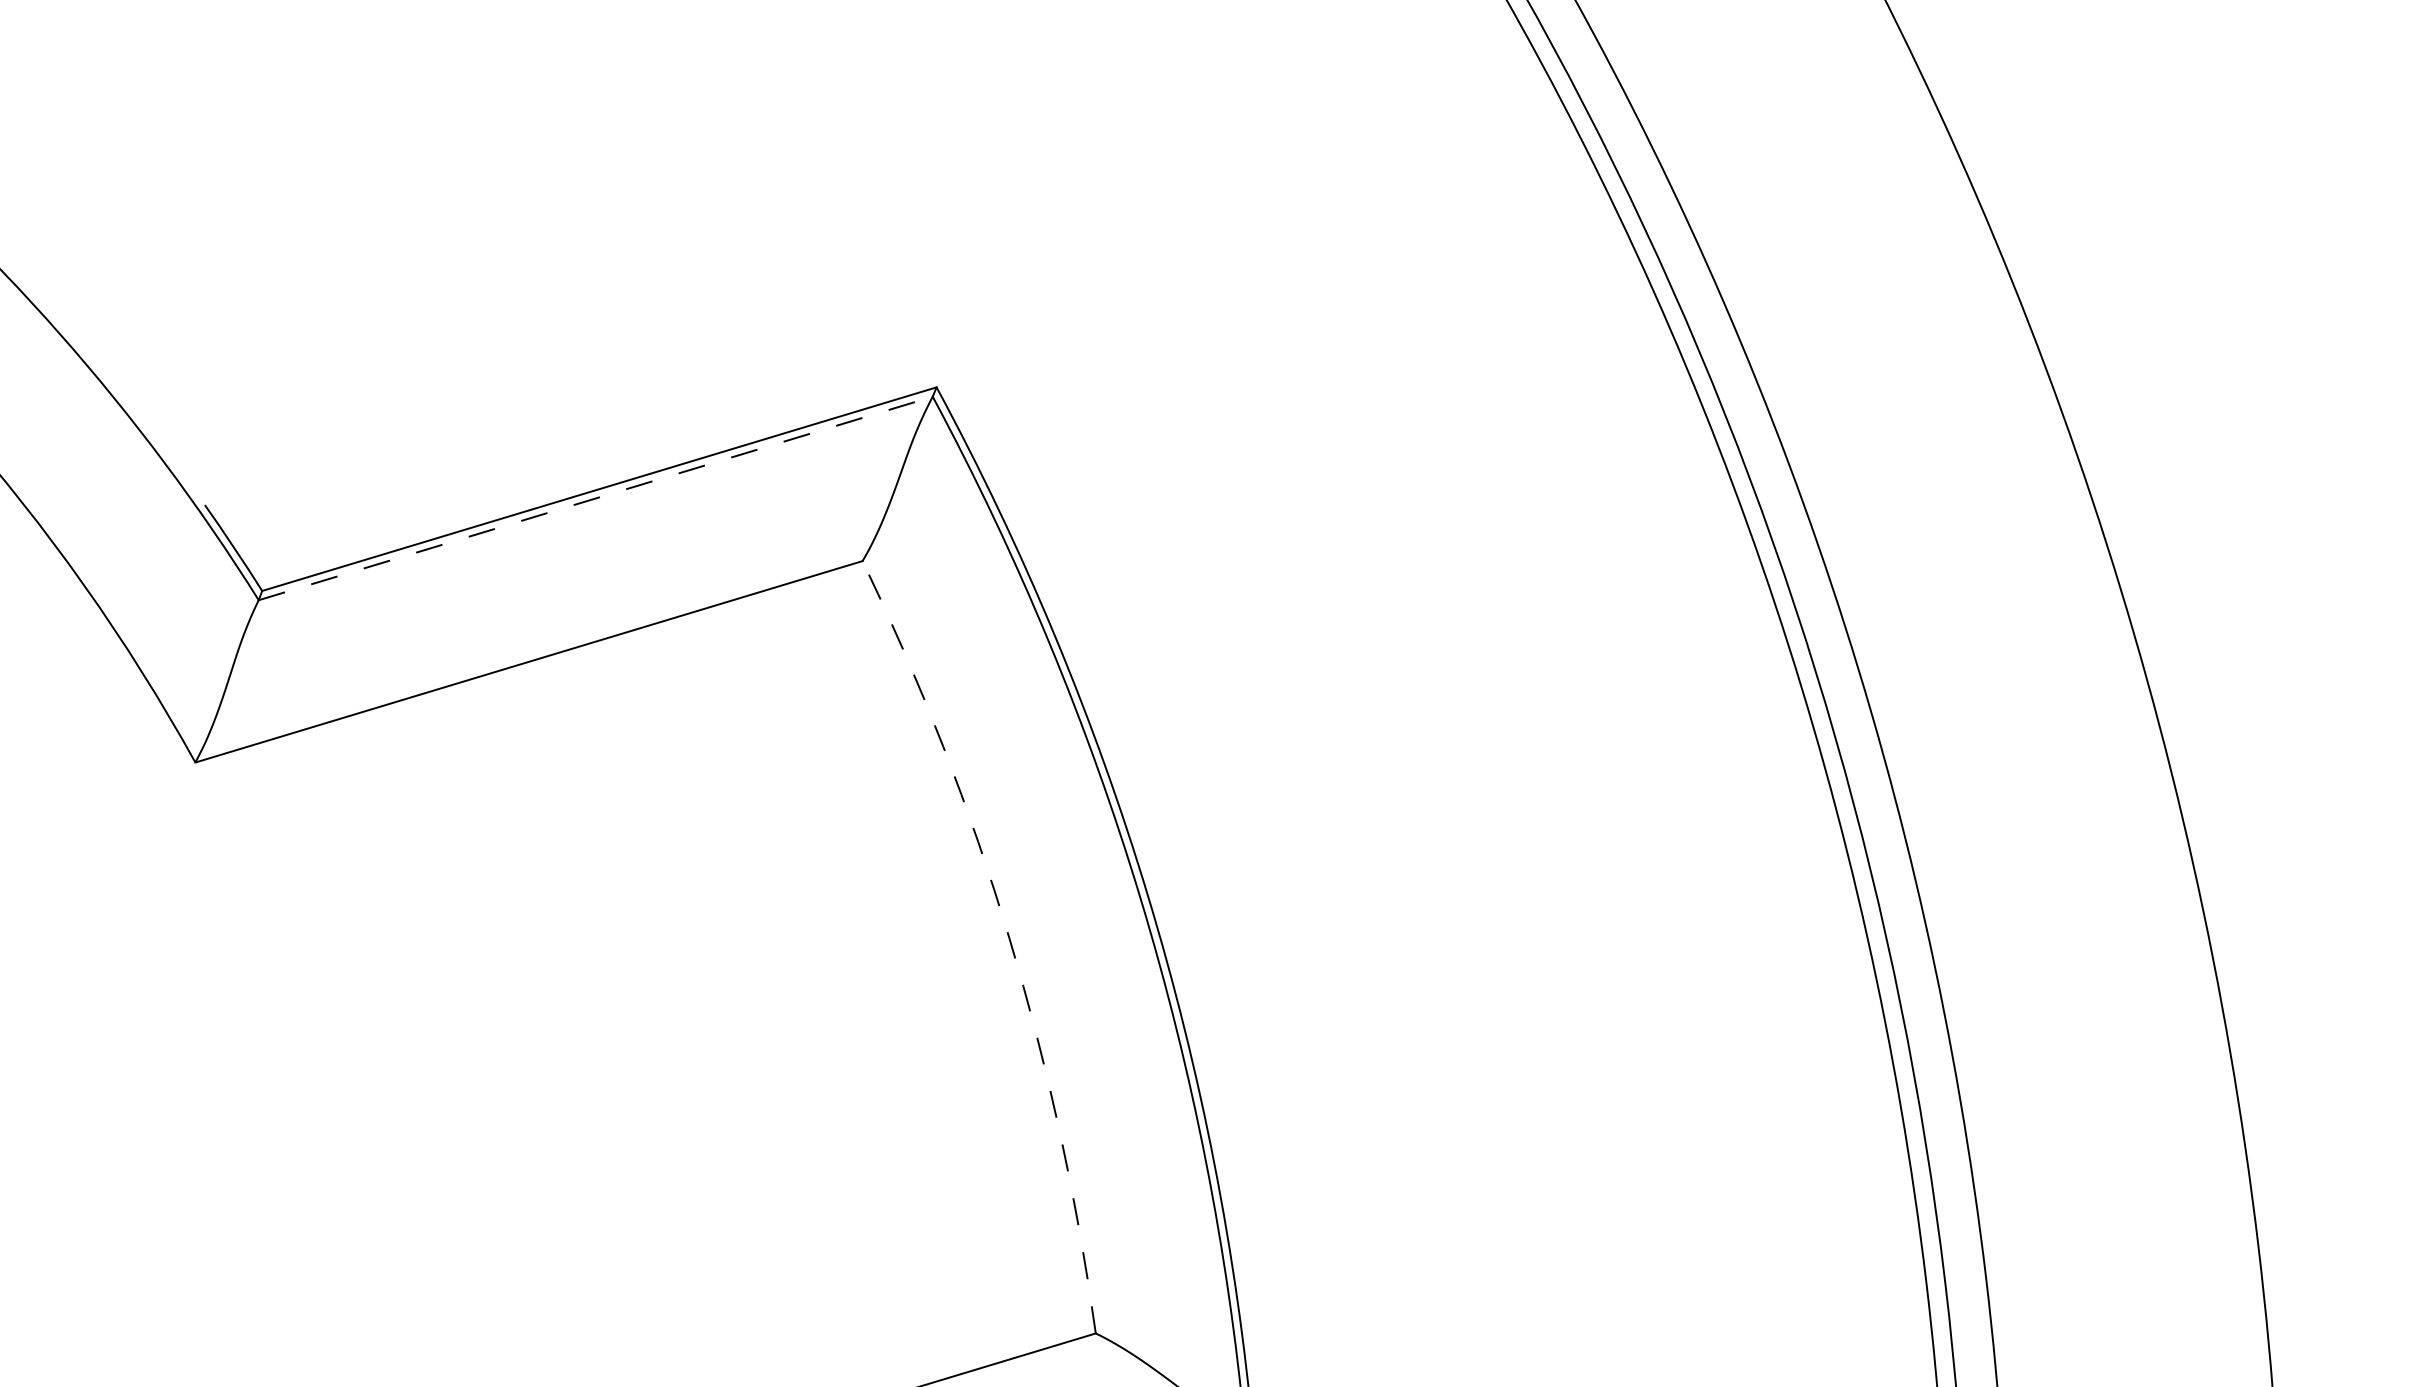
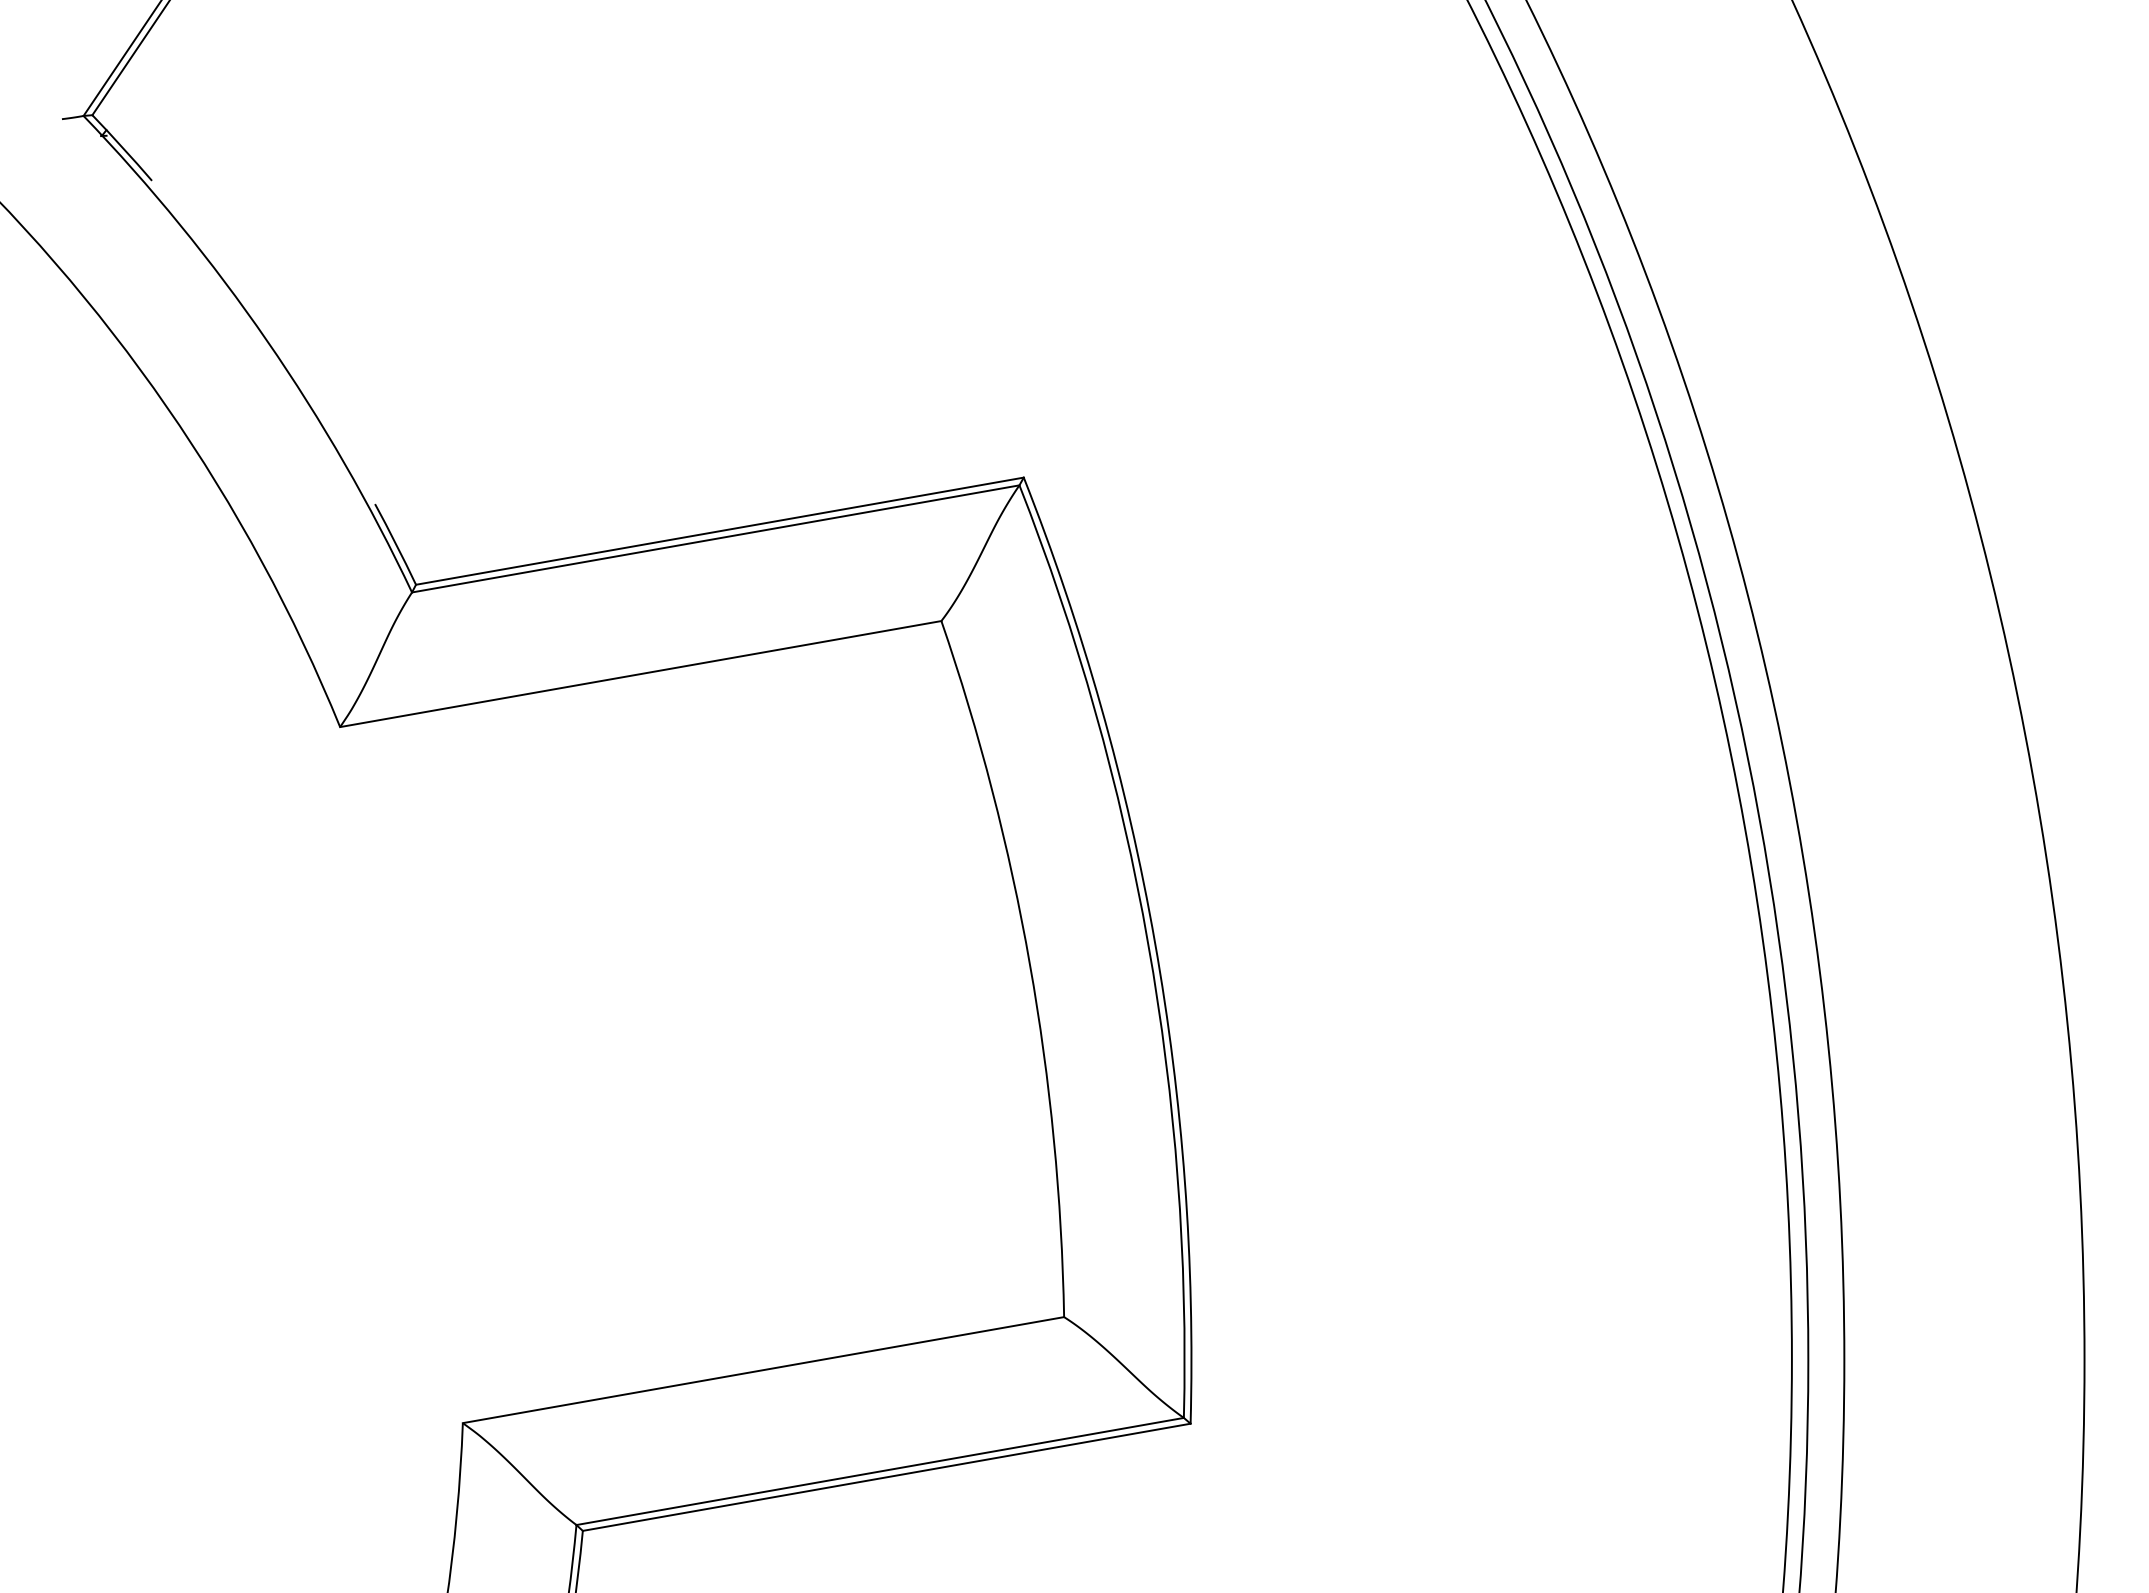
line: (596, 497) -> (716, 538), dashed -> solid
arc: (1008, 938) -> (1029, 964), dashed -> solid

